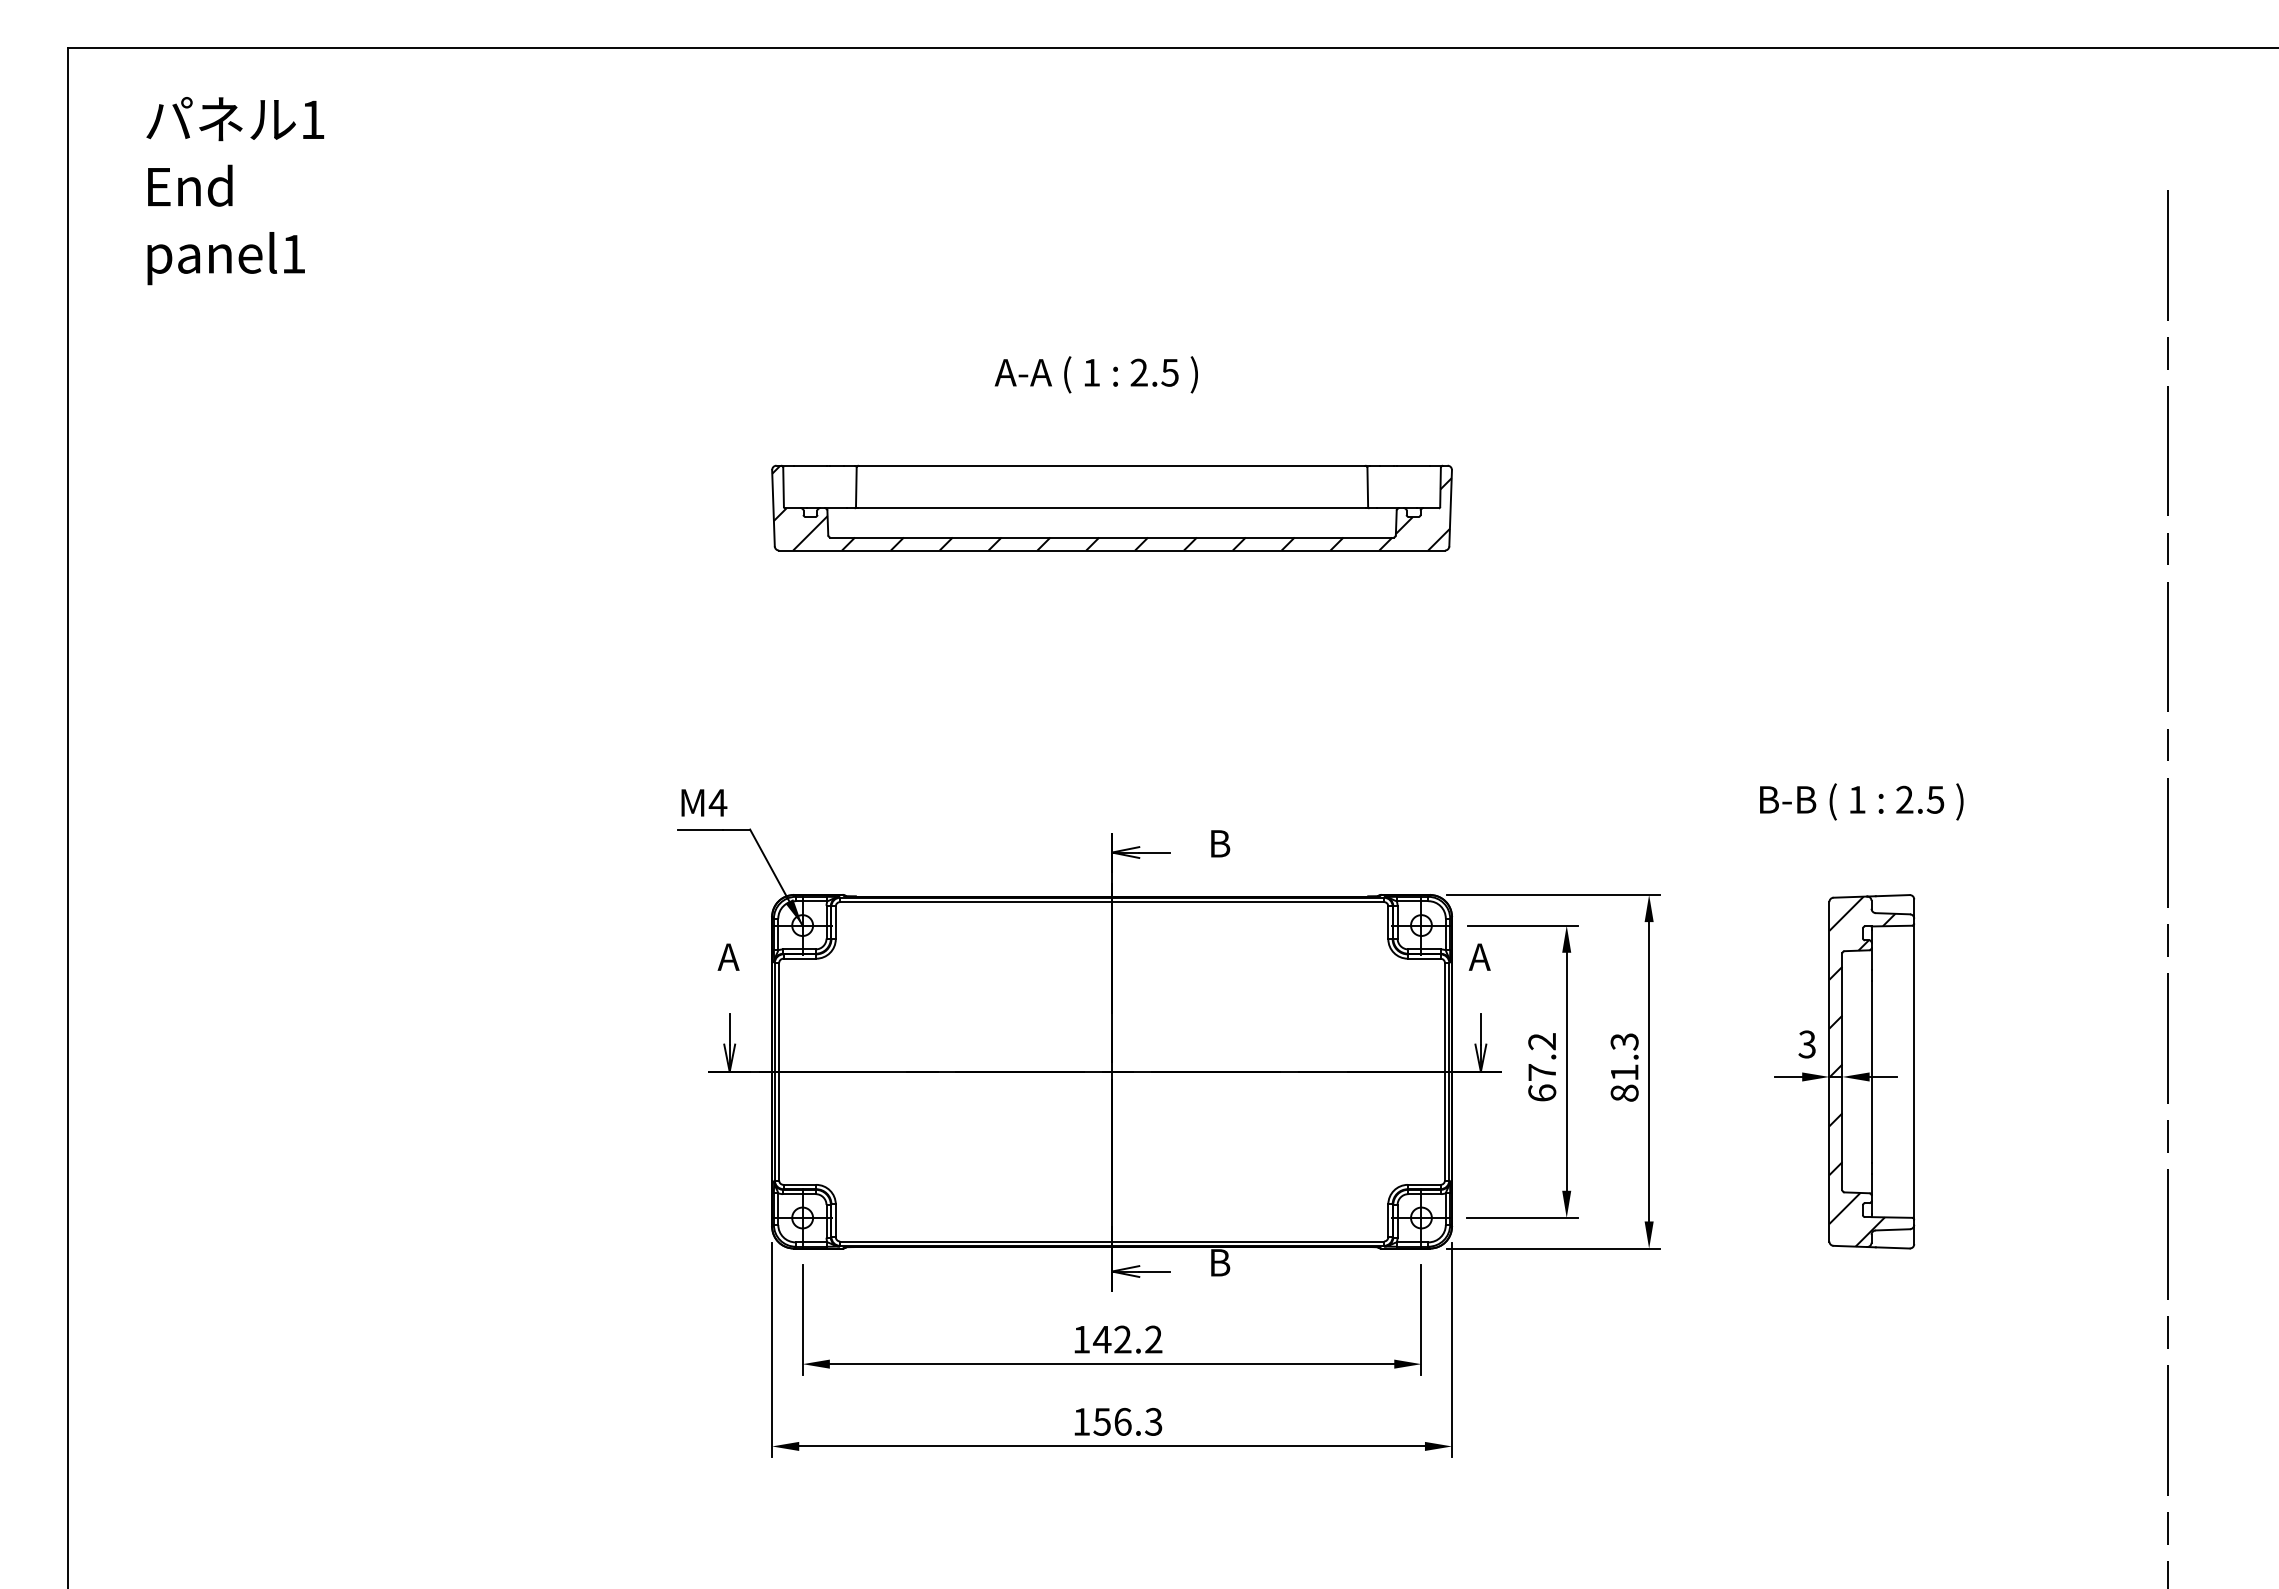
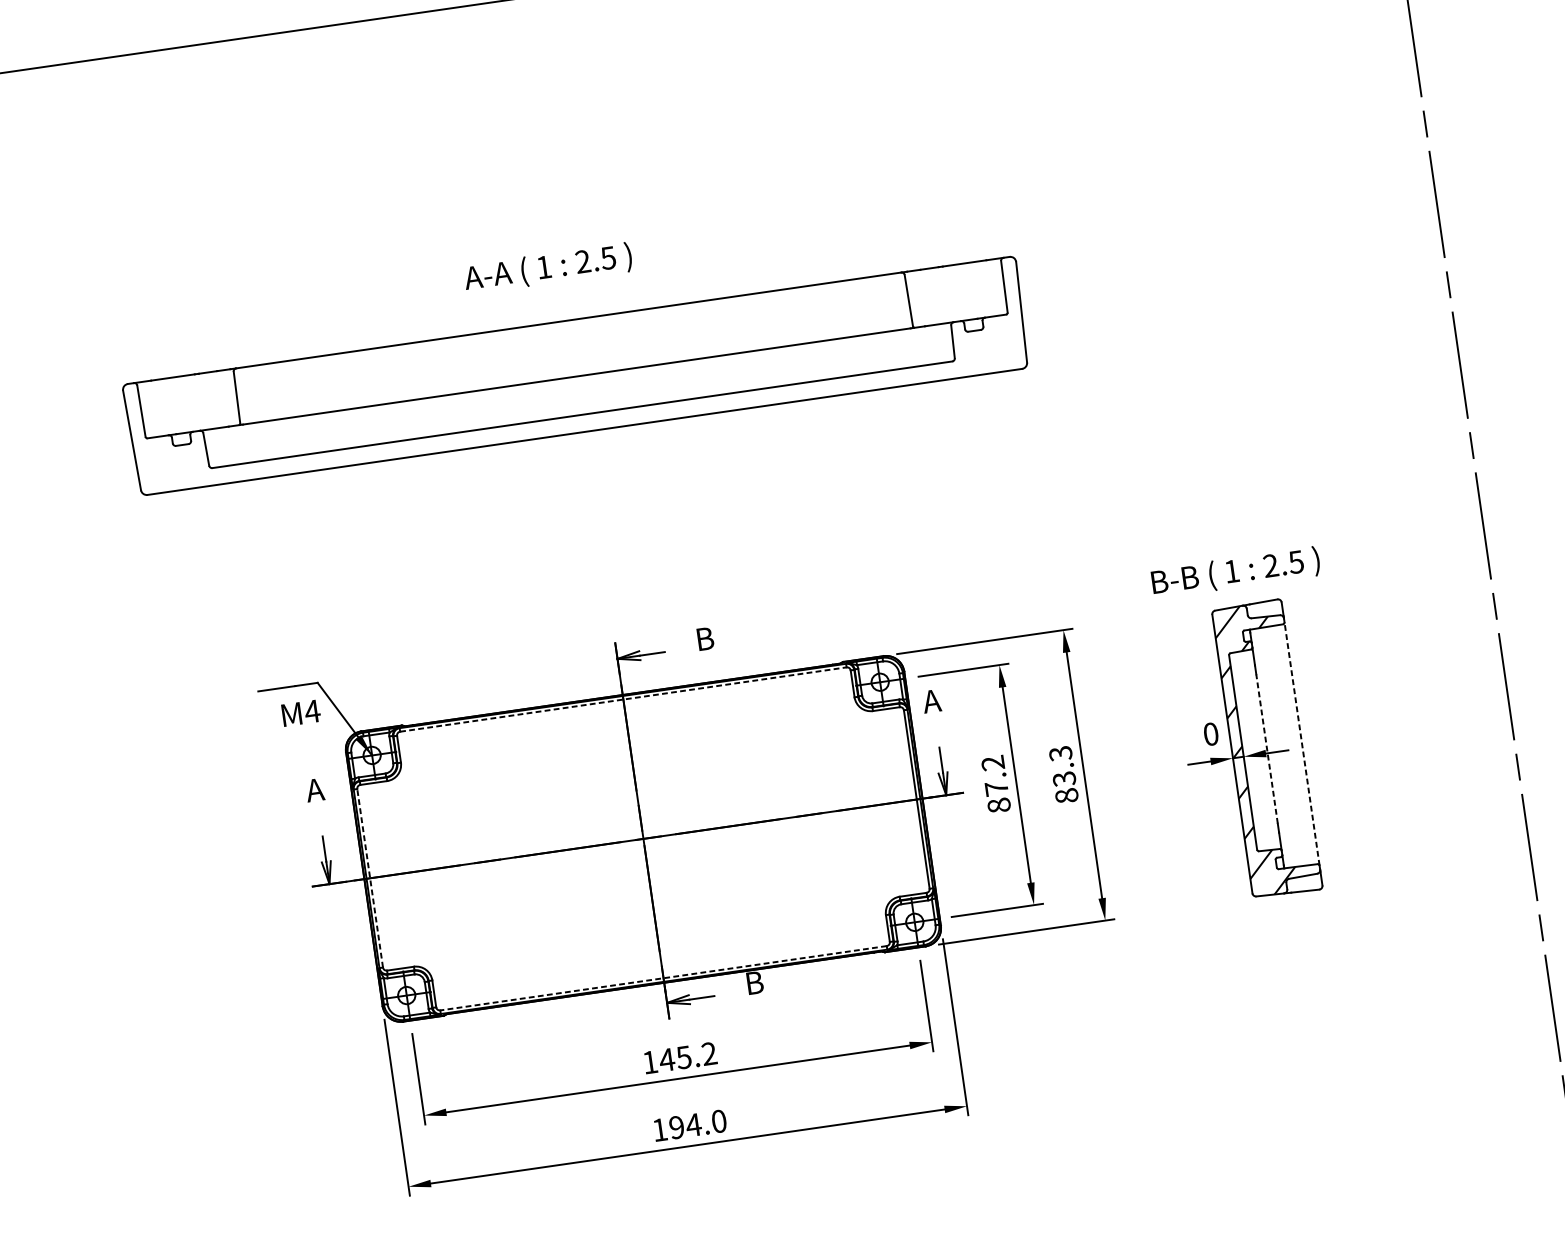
part: (1111, 507) -> (576, 375), size x1.6
text: (1861, 801) -> (1235, 572), moved
text: (704, 802) -> (301, 712), moved
line: (1112, 902) -> (623, 699), solid -> dashed
text: (1806, 1044) -> (1210, 734), 3 -> 0
line: (779, 1071) -> (370, 878), solid -> dashed
line: (1871, 1071) -> (1266, 748), solid -> dashed
line: (1914, 1071) -> (1302, 743), solid -> dashed
text: (1624, 1072) -> (1064, 778), 81.3 -> 83.3
text: (1542, 1092) -> (999, 804), 67.2 -> 87.2
line: (1112, 1241) -> (663, 978), solid -> dashed
text: (1122, 1339) -> (683, 1057), 142.2 -> 145.2
text: (1127, 1421) -> (697, 1124), 156.3 -> 194.0

